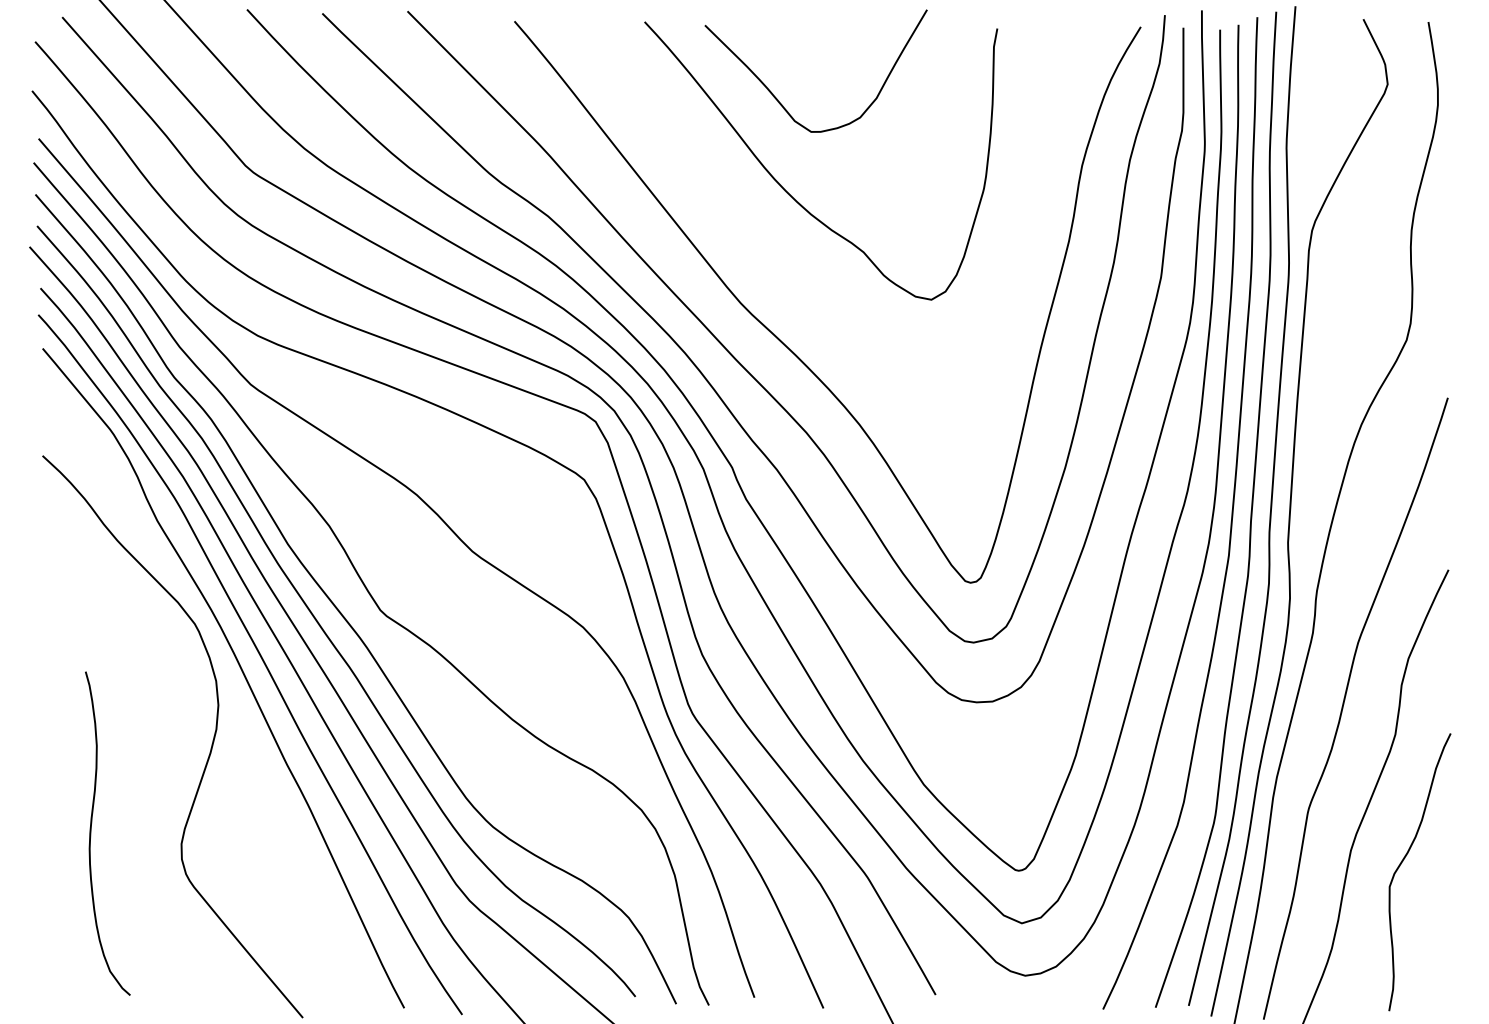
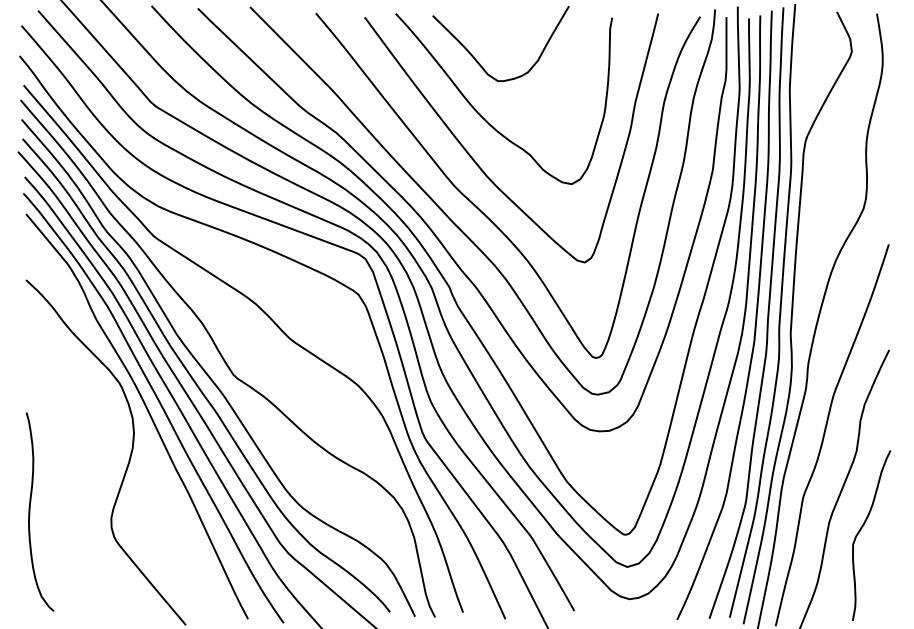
curve: (782, 270) -> (480, 166), added
curve: (92, 832) -> (30, 511), moved

